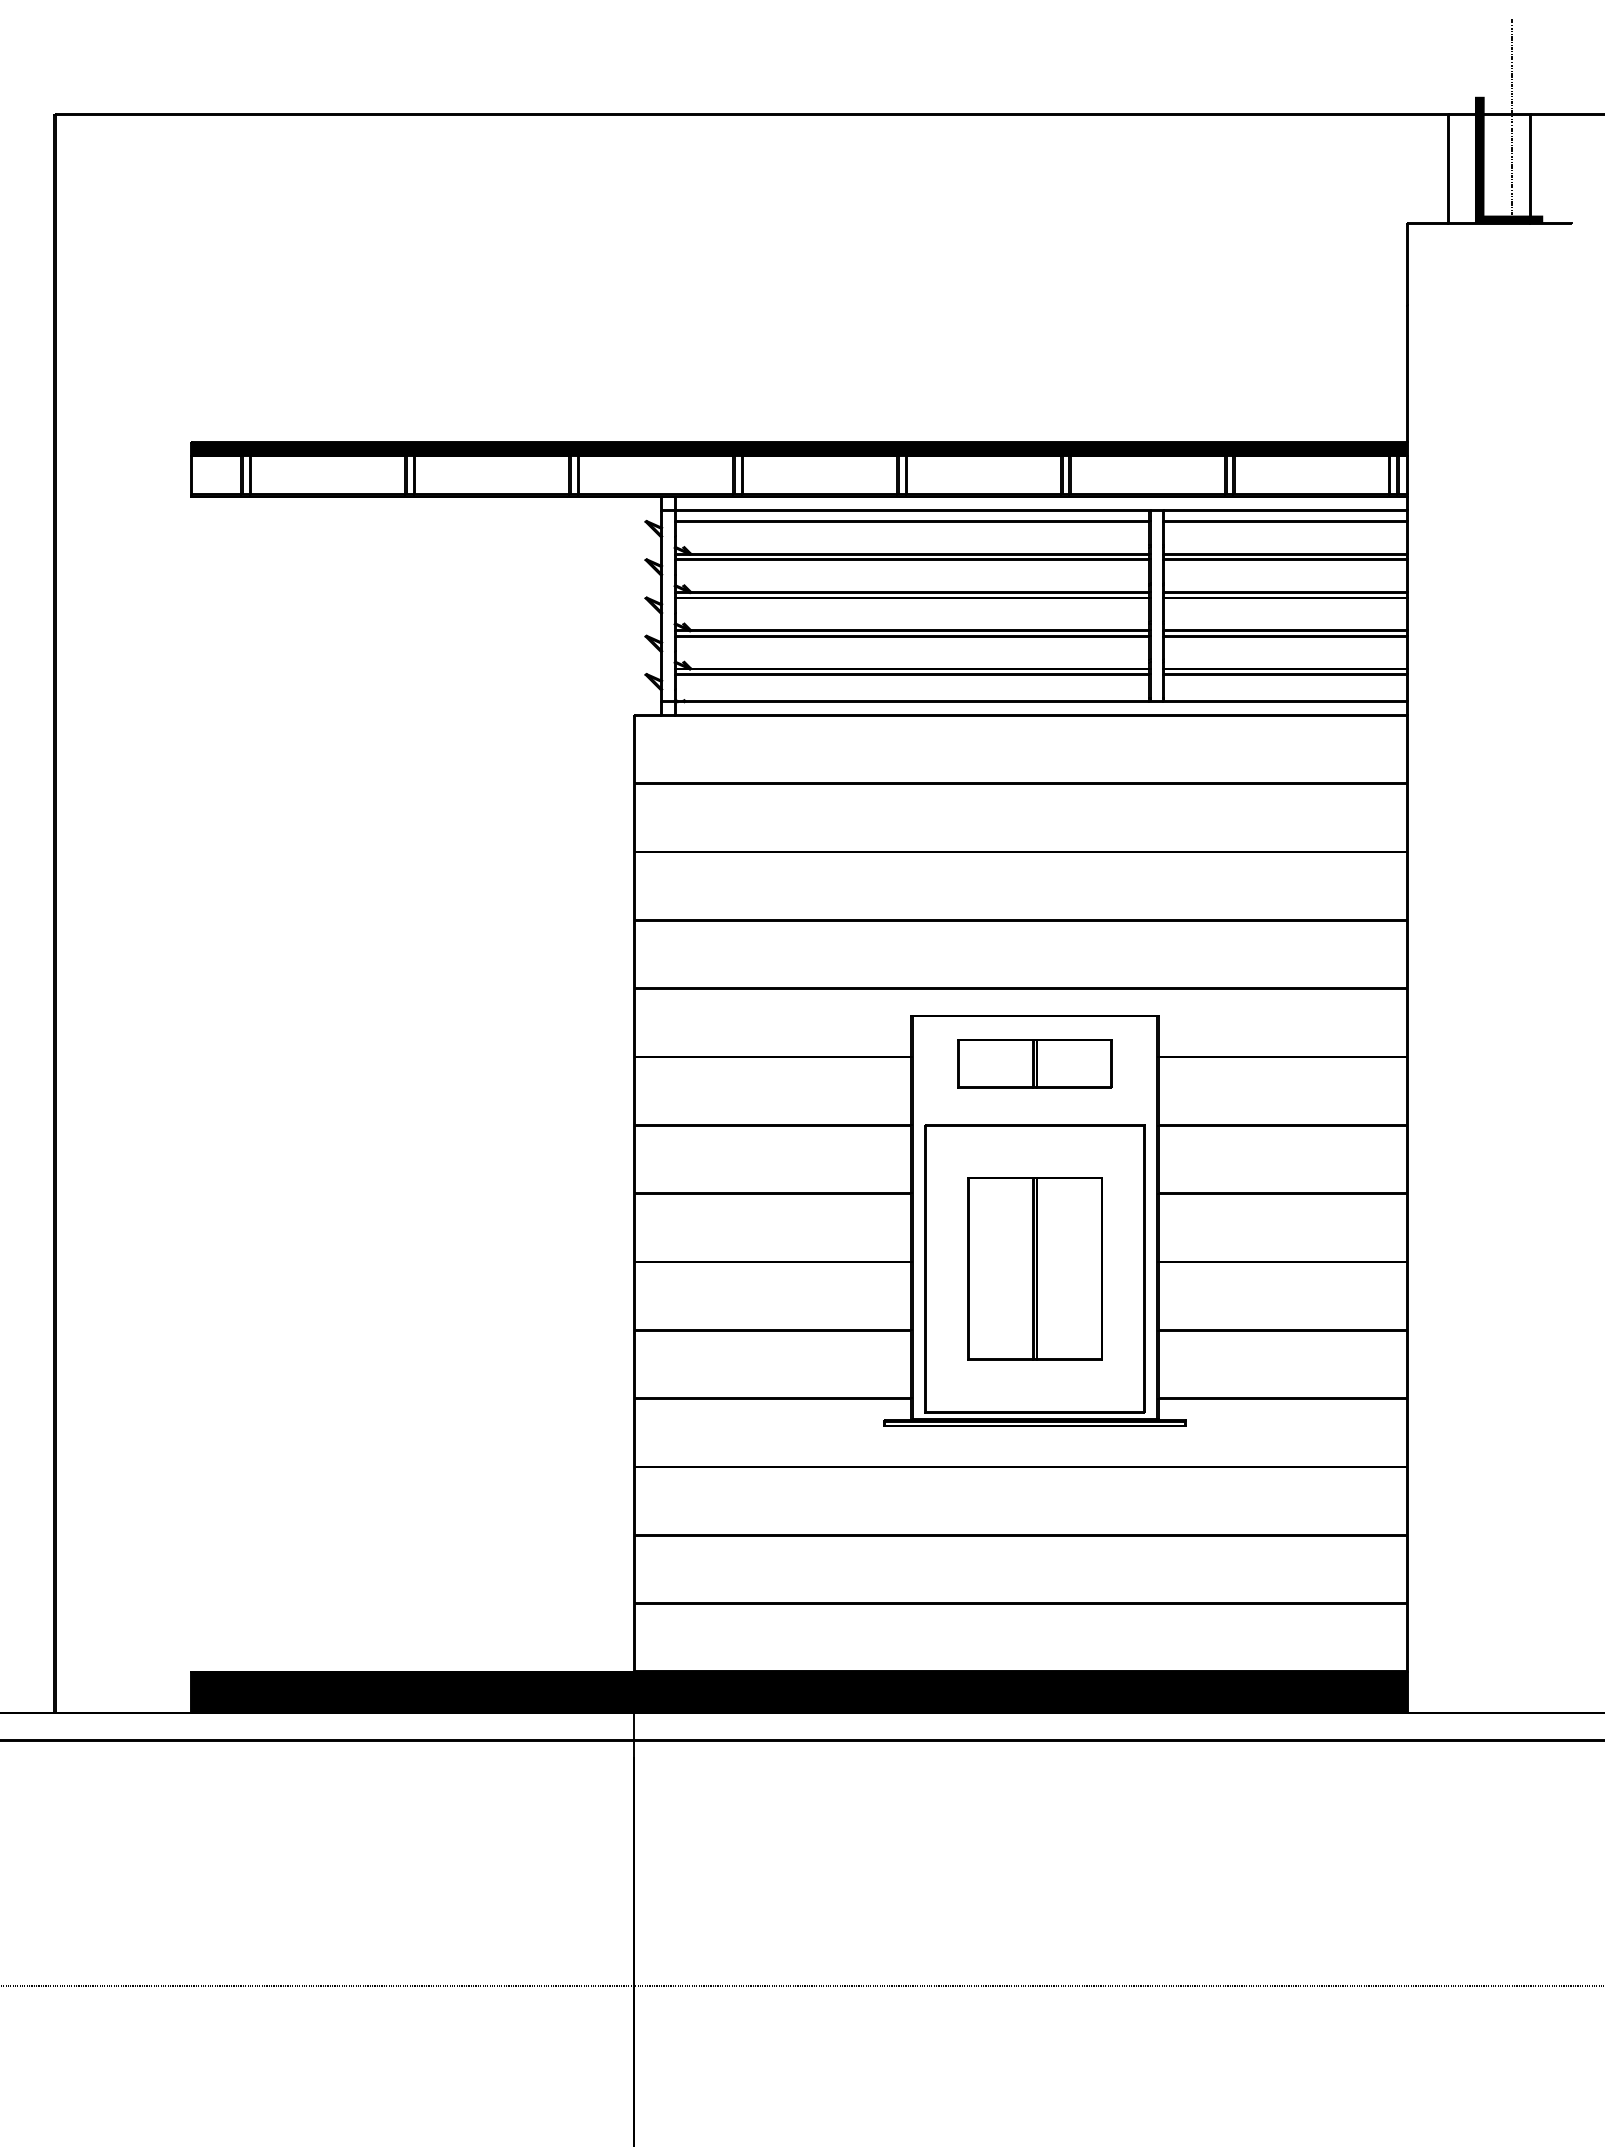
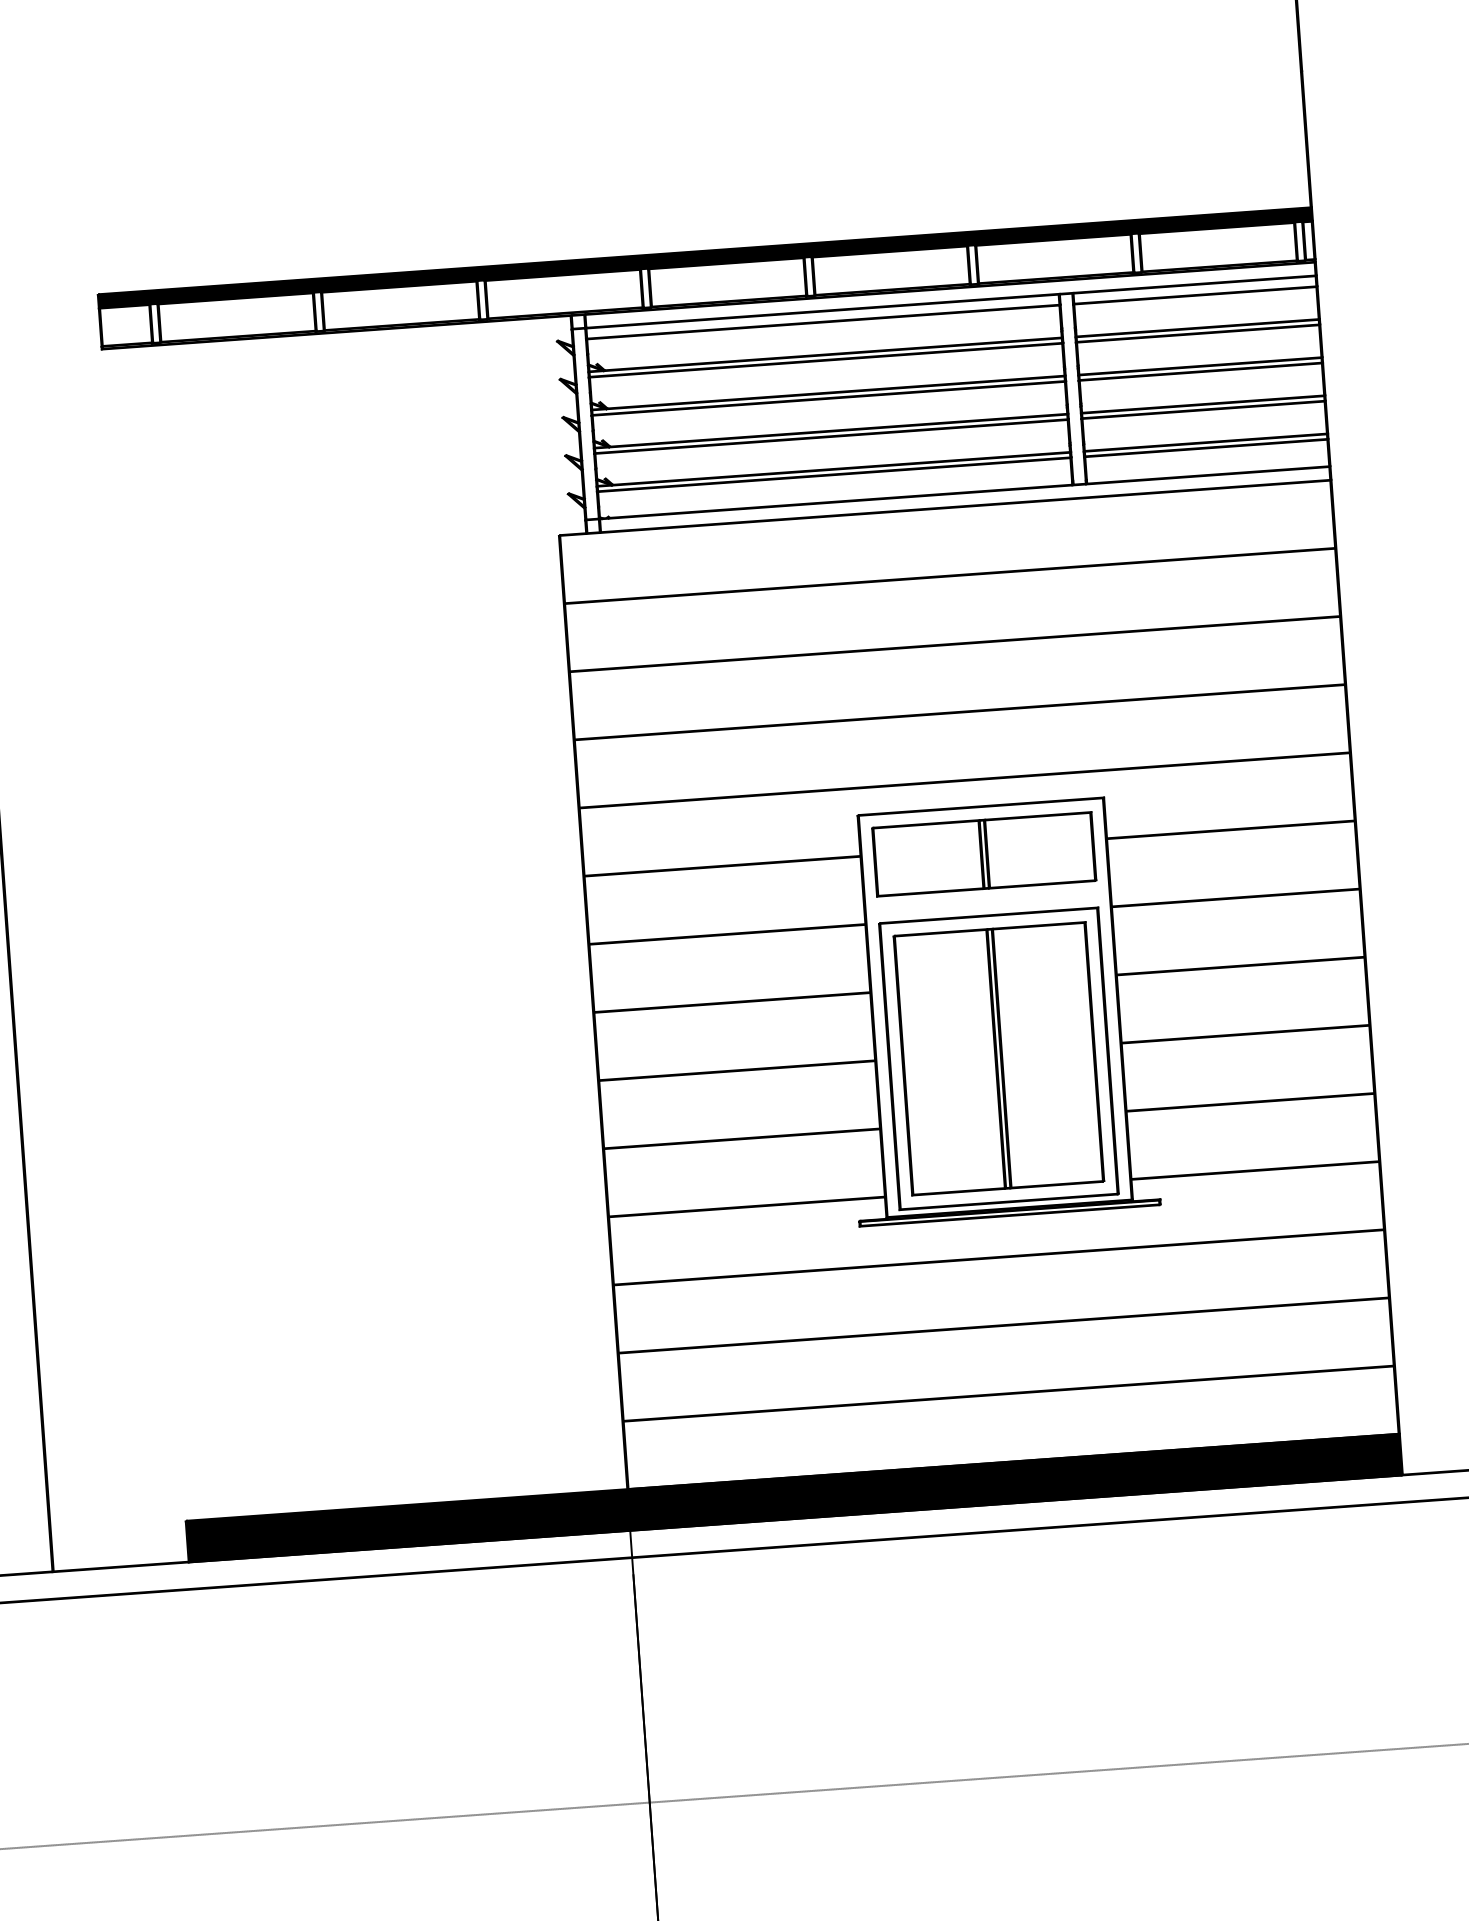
part: (1034, 1063) -> (983, 854), size x1.43
part: (1034, 1268) -> (998, 1058), size x1.43

